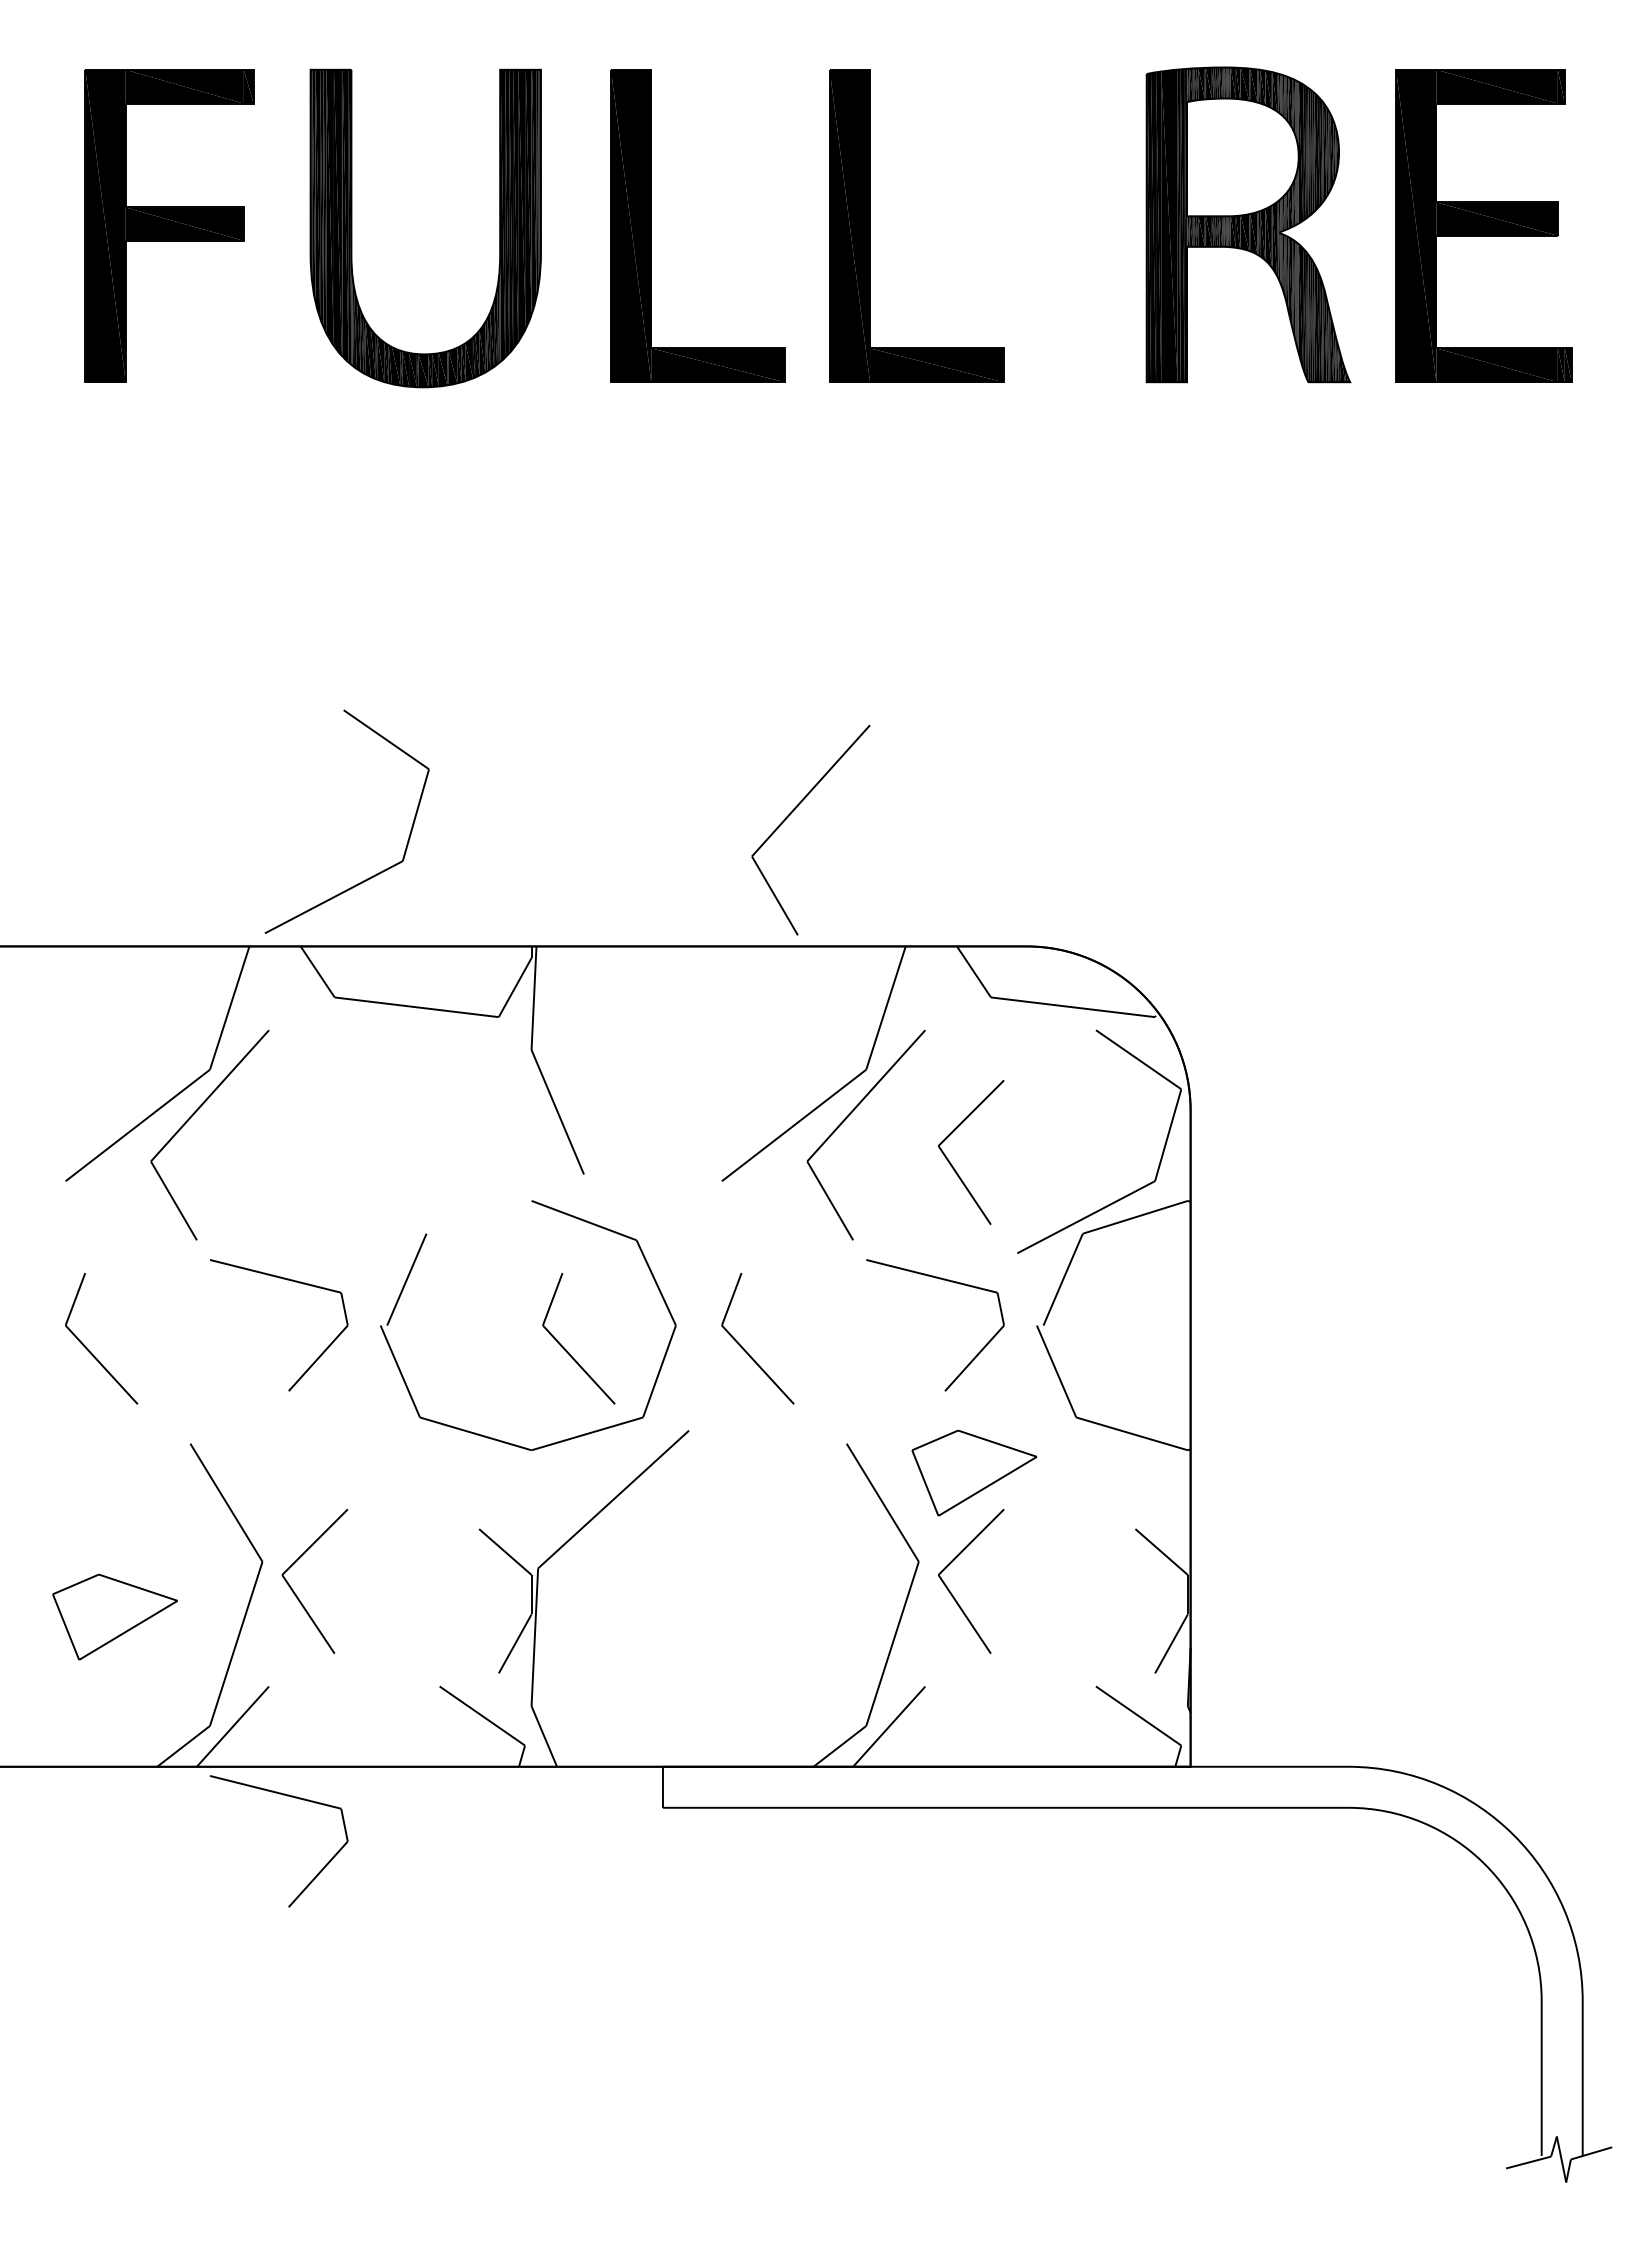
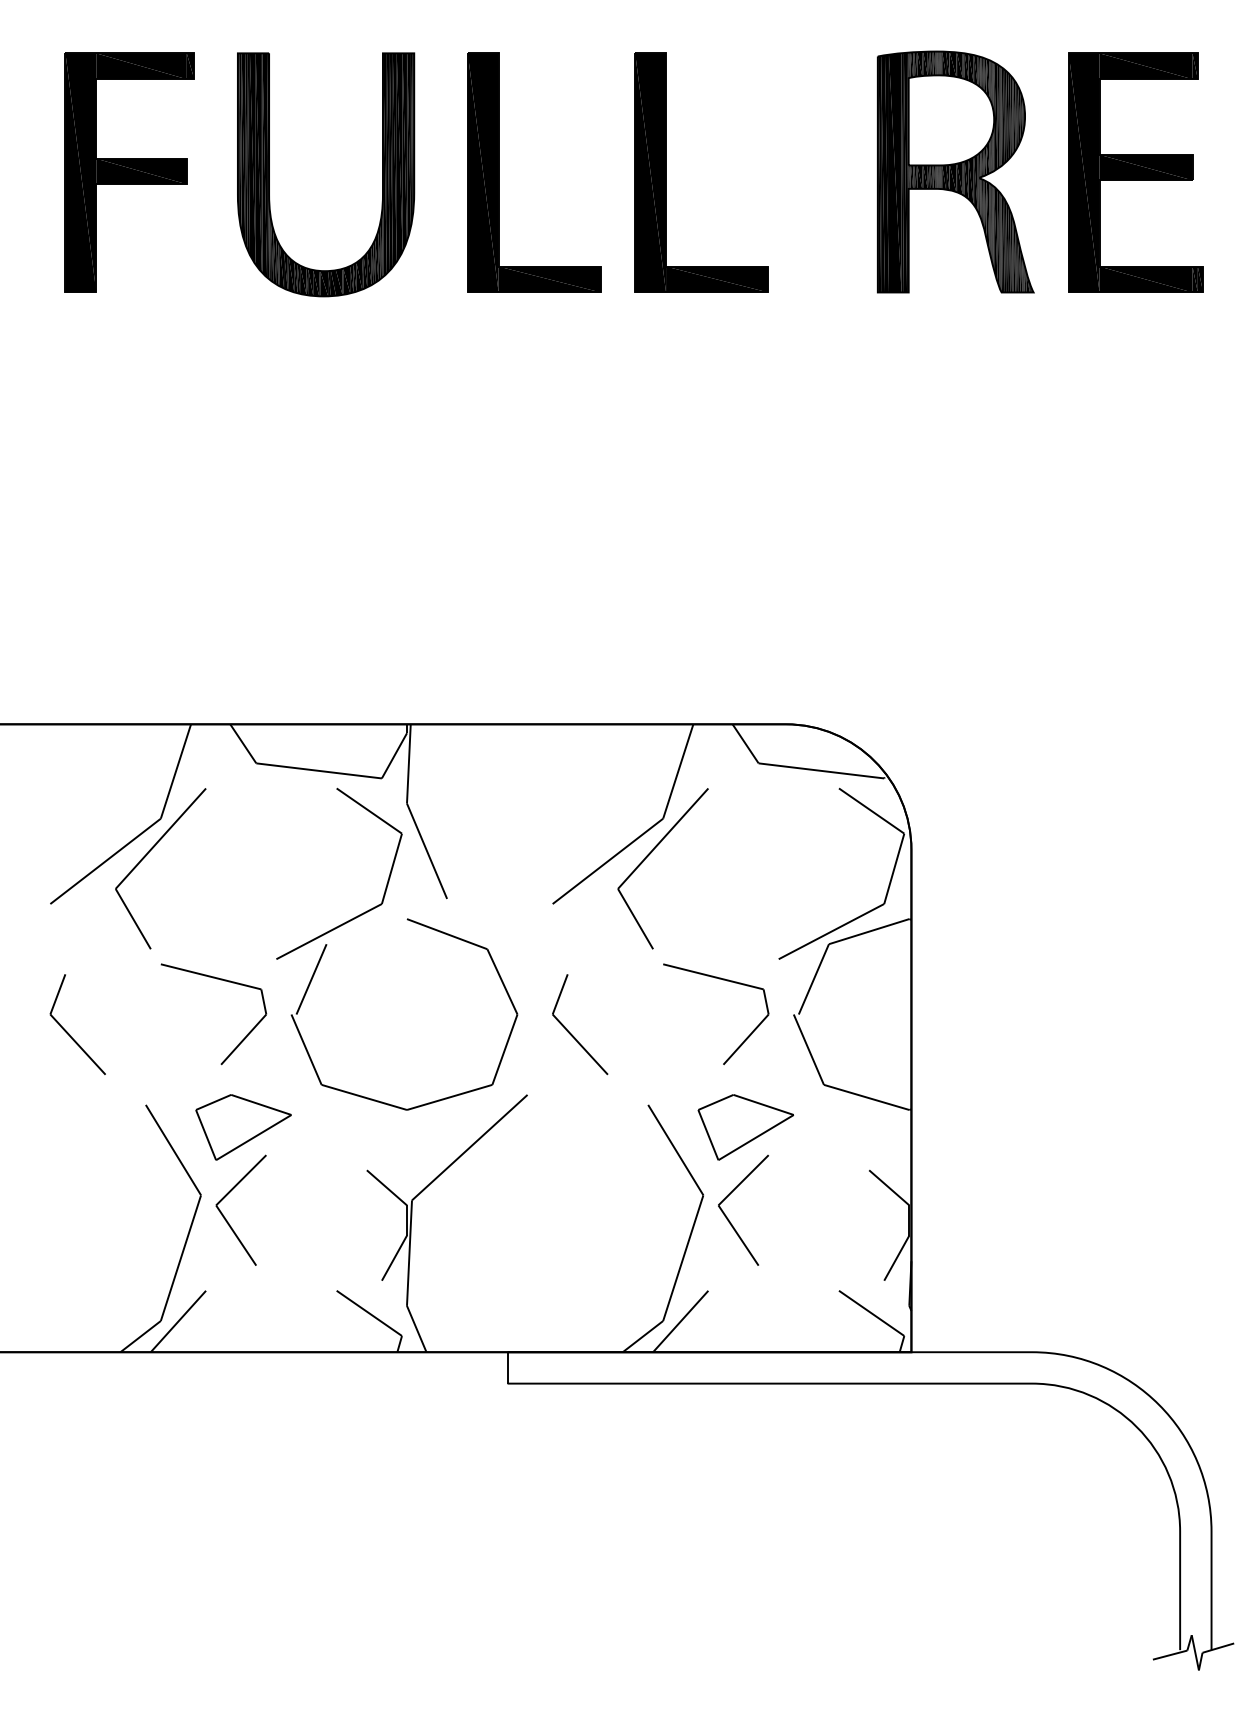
part: (790, 815) -> (605, 624), removed
part: (376, 873) -> (361, 913), moved
part: (953, 1166) -> (729, 892), removed
part: (566, 1349) -> (433, 1032), removed
part: (114, 1616) -> (243, 1126), moved
part: (291, 1797) -> (223, 1375), removed

